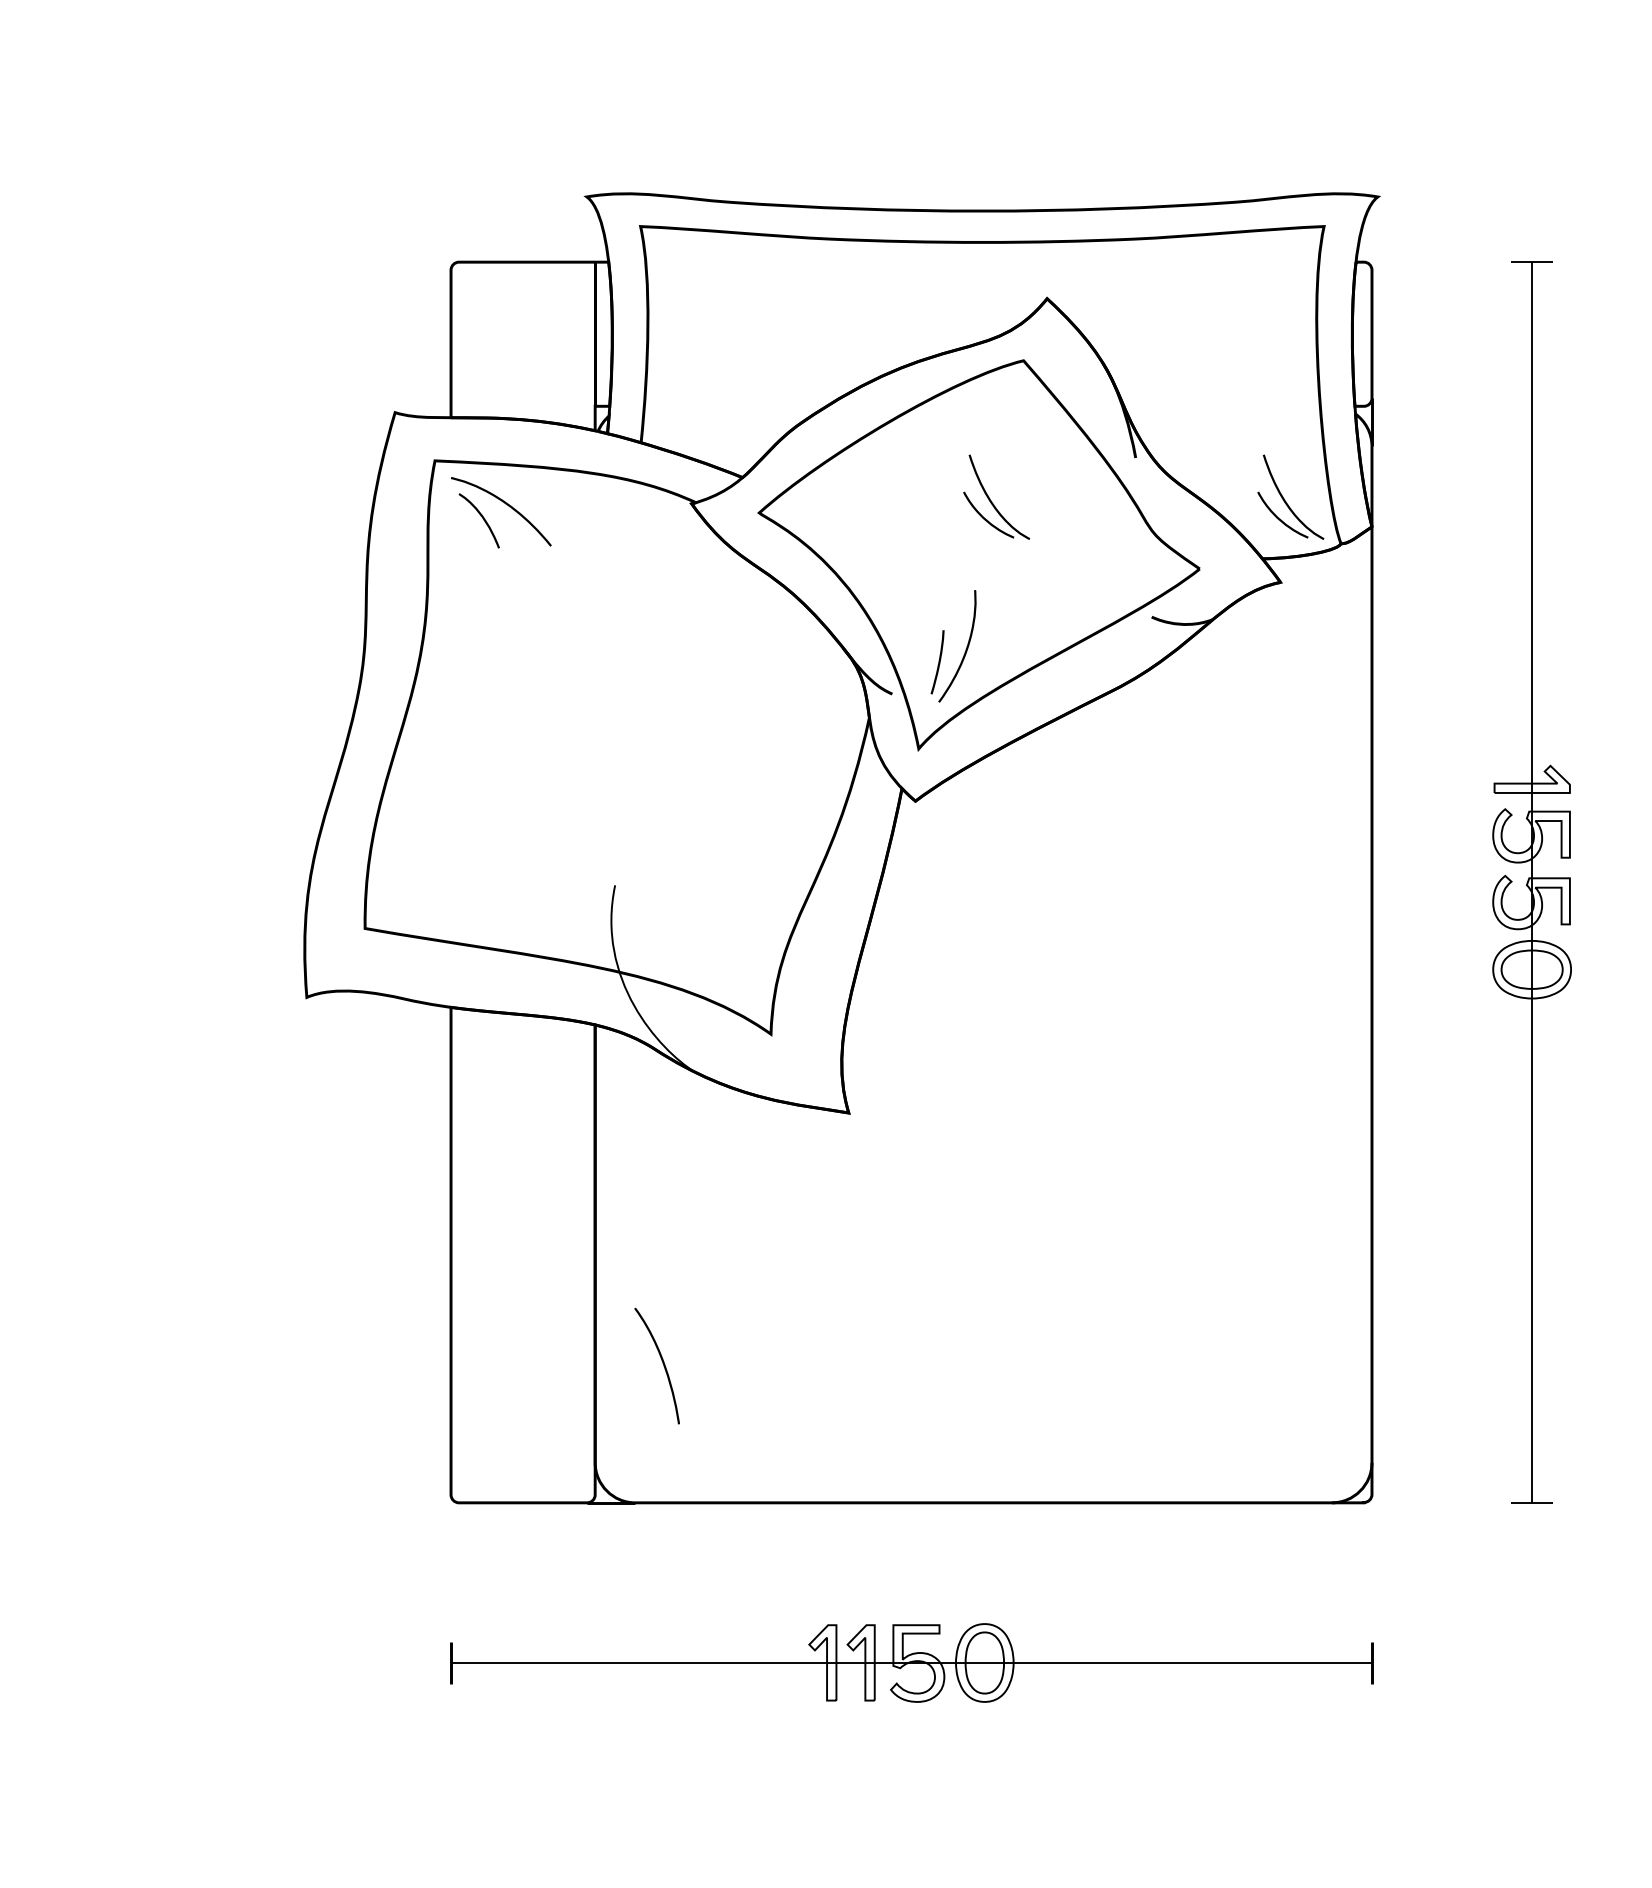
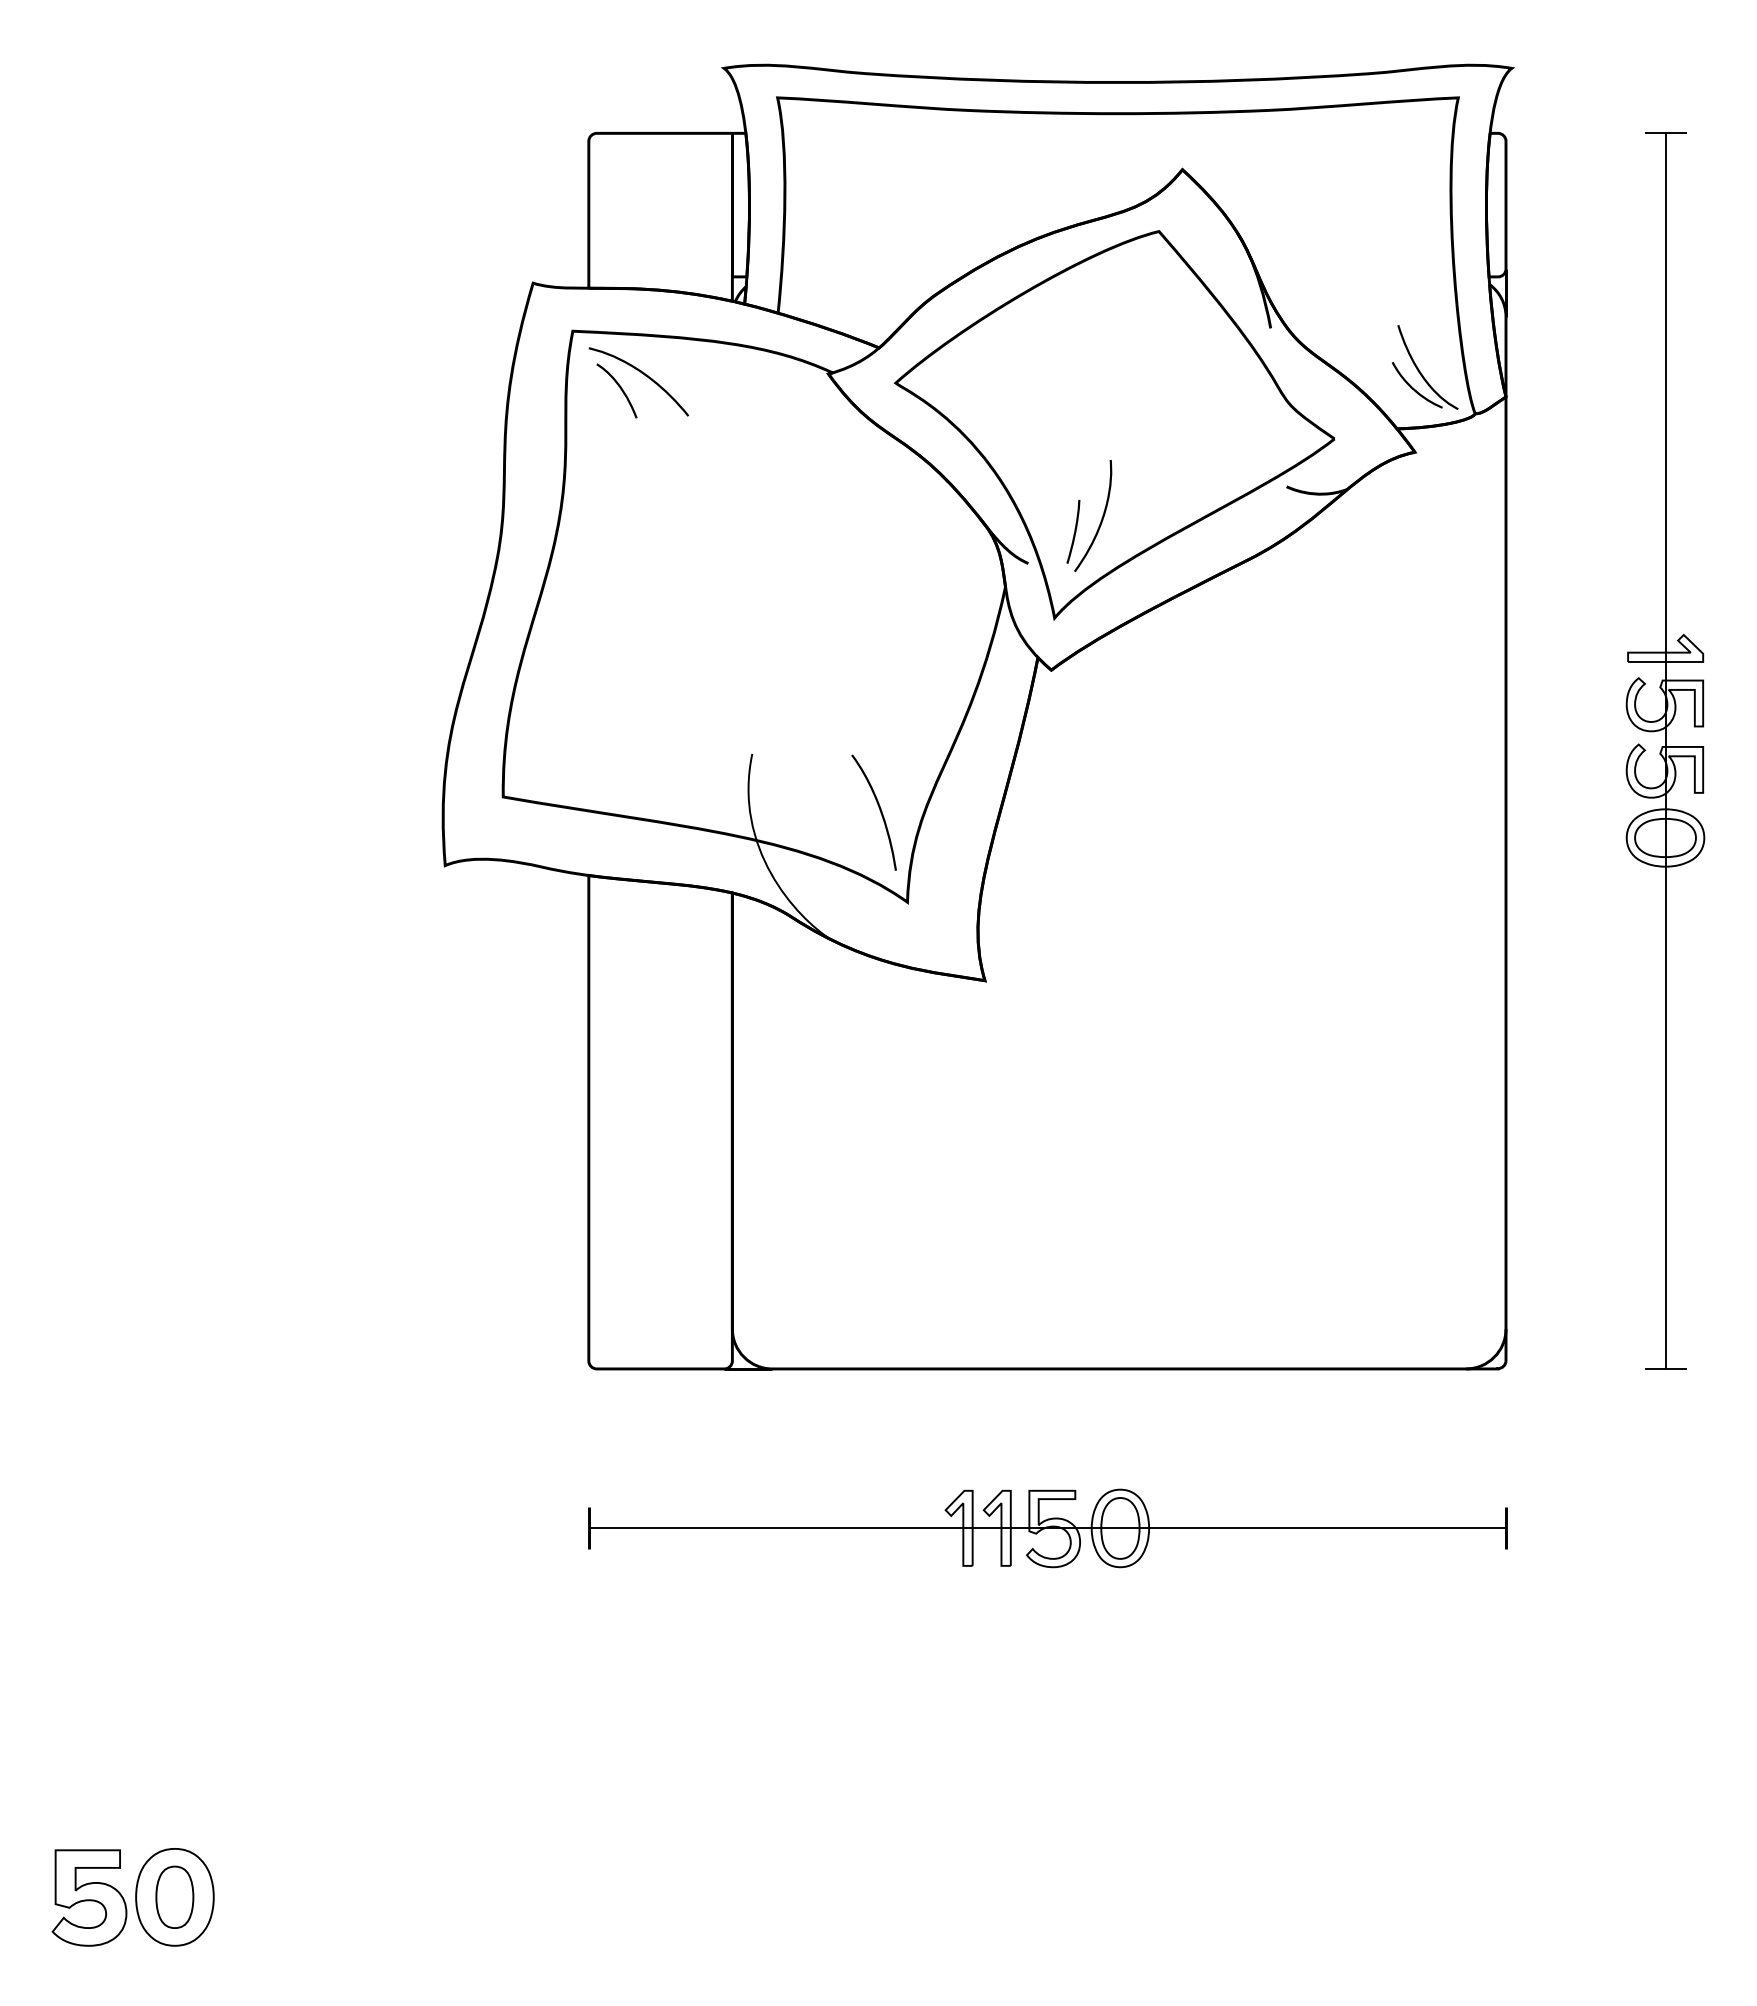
part: (990, 499) -> (1126, 369), removed
curve: (662, 1363) -> (879, 810), moved

